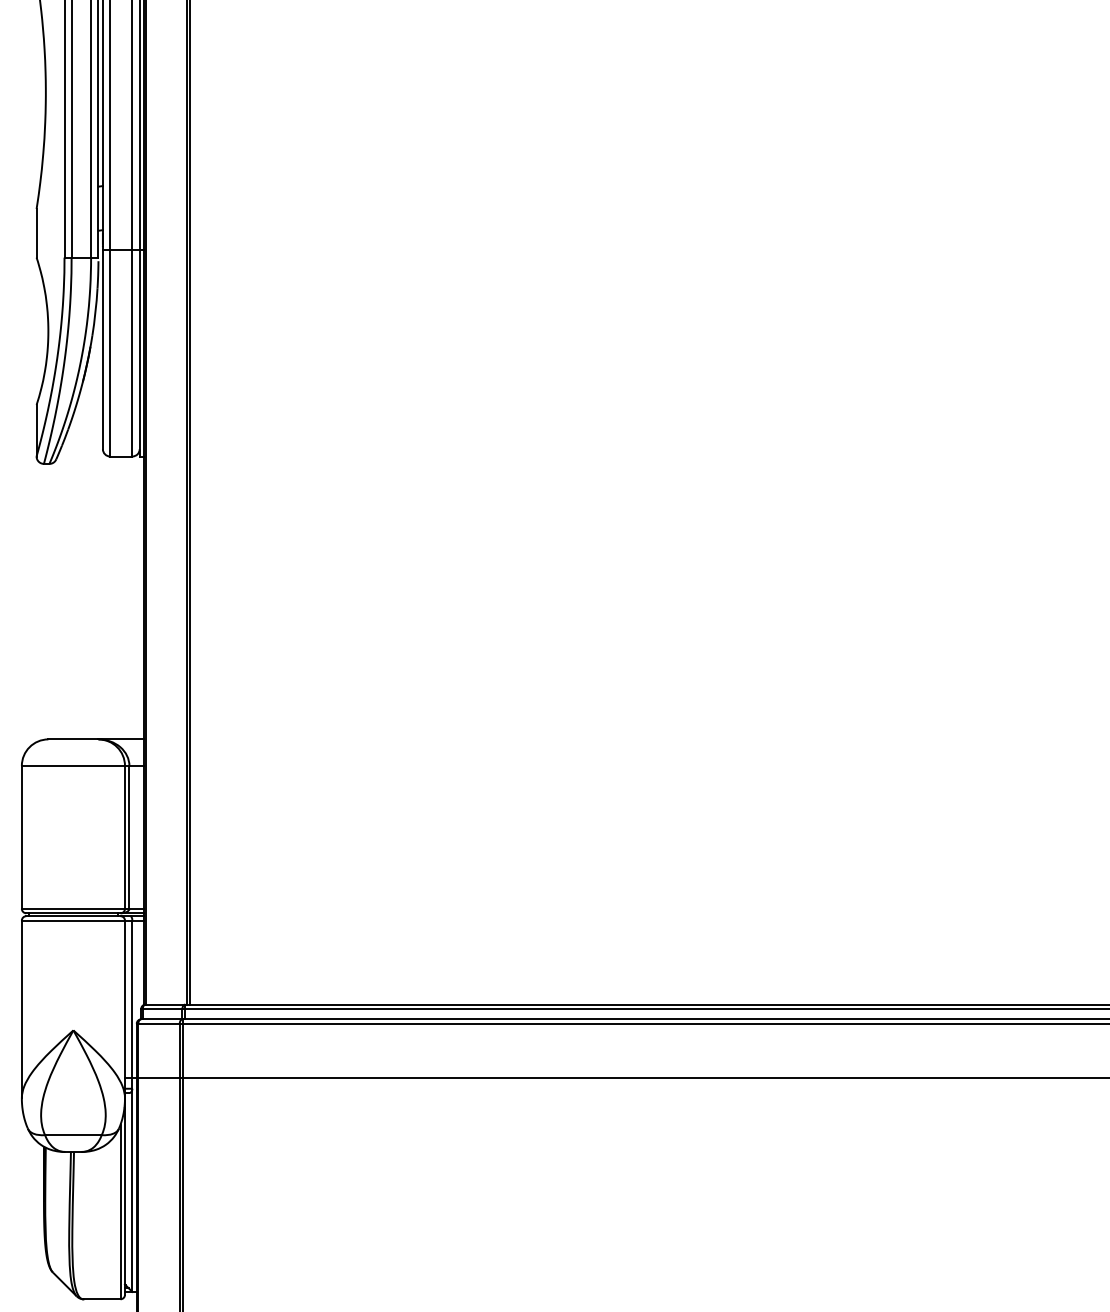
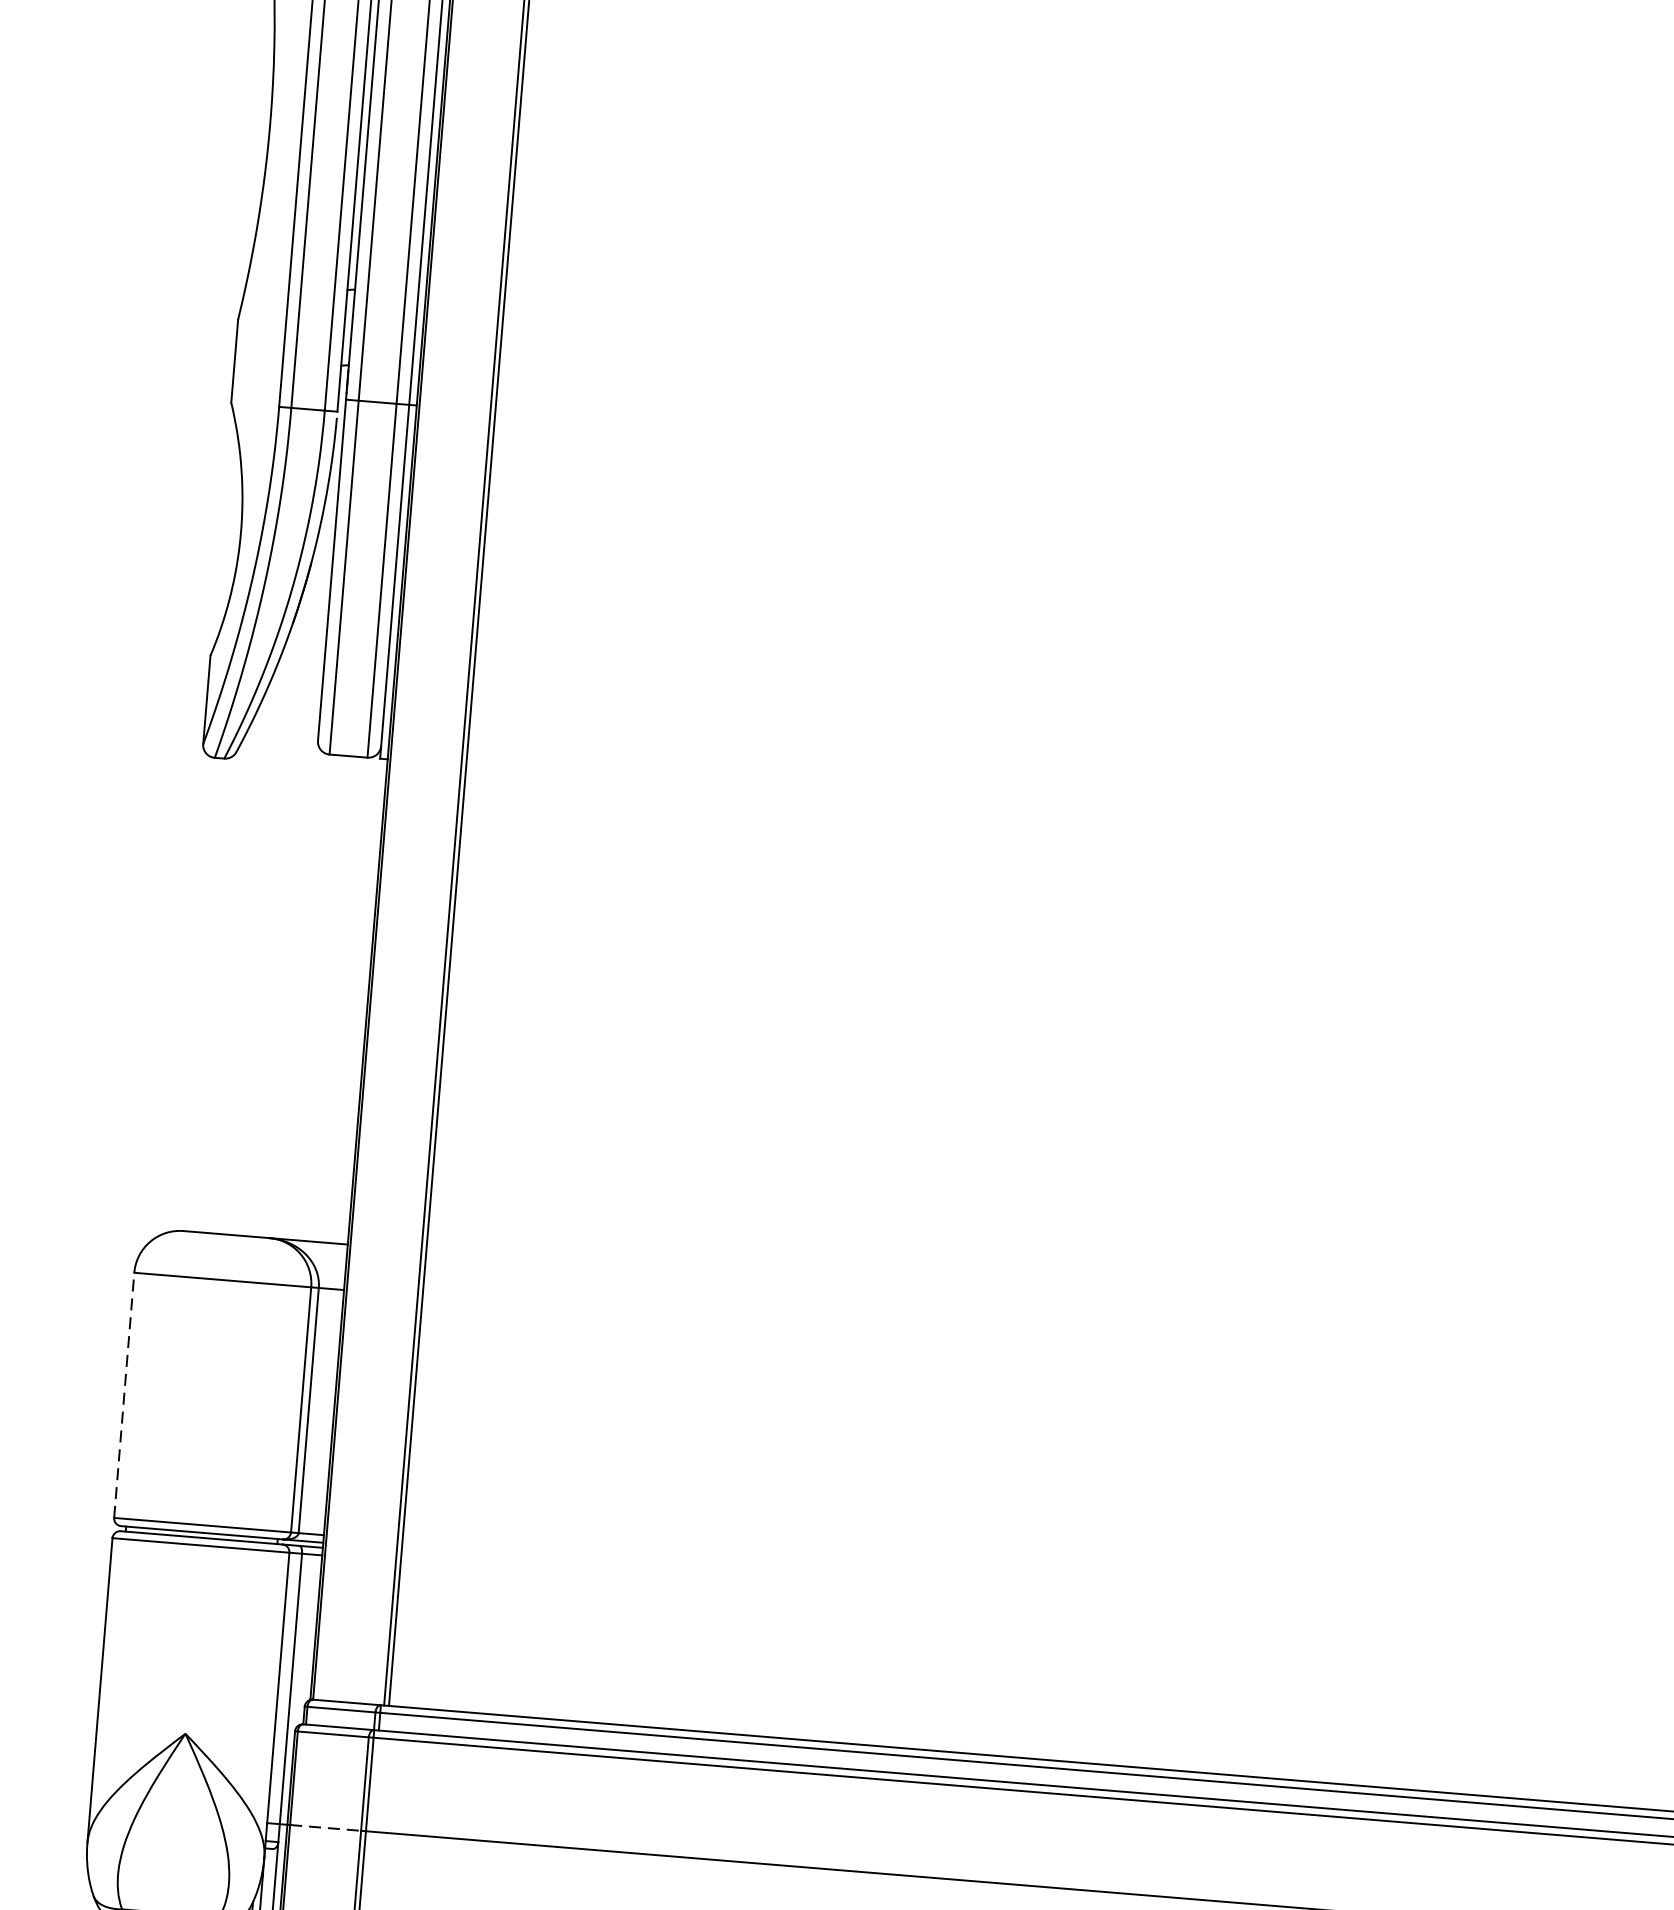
line: (21, 836) -> (123, 1393), solid -> dashed
line: (159, 1078) -> (326, 1828), solid -> dashed

